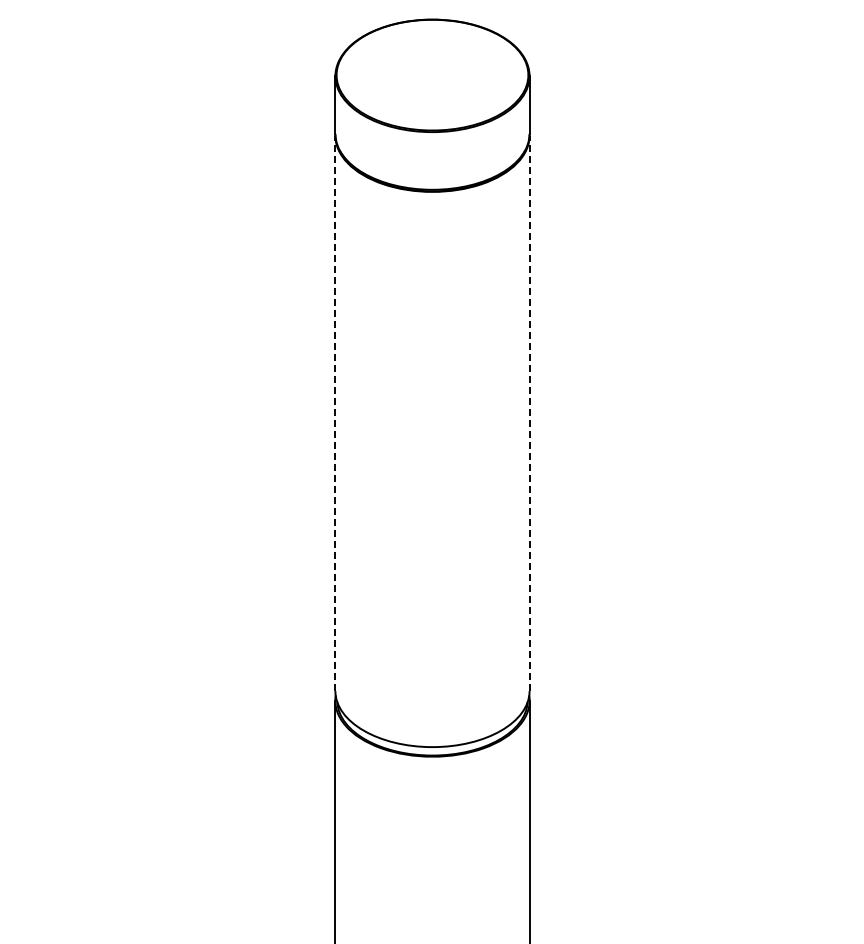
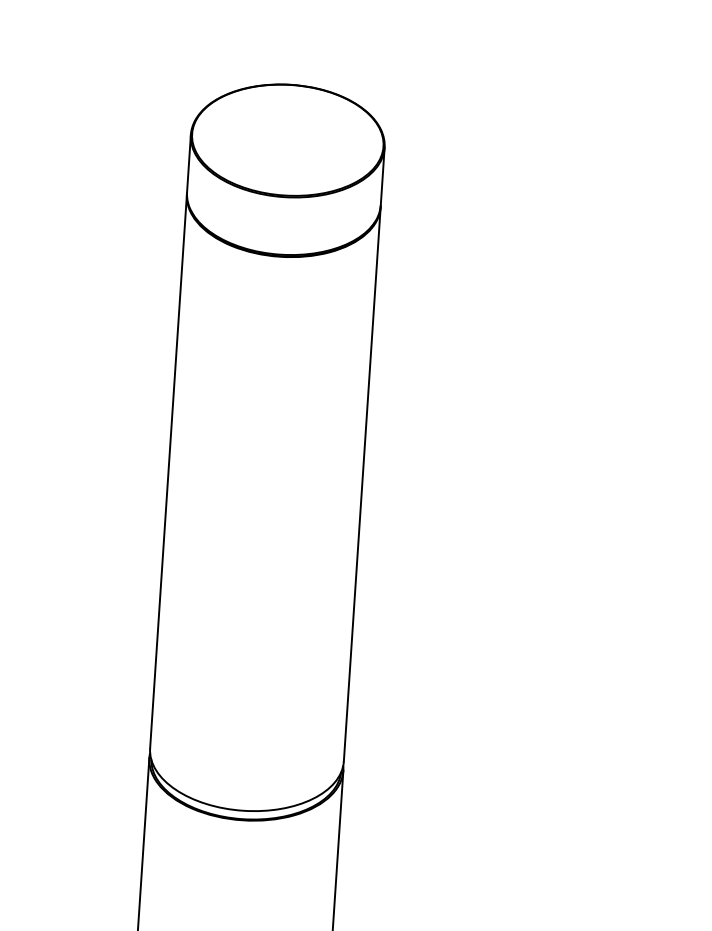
line: (335, 413) -> (168, 471), dashed -> solid
line: (529, 413) -> (362, 484), dashed -> solid

